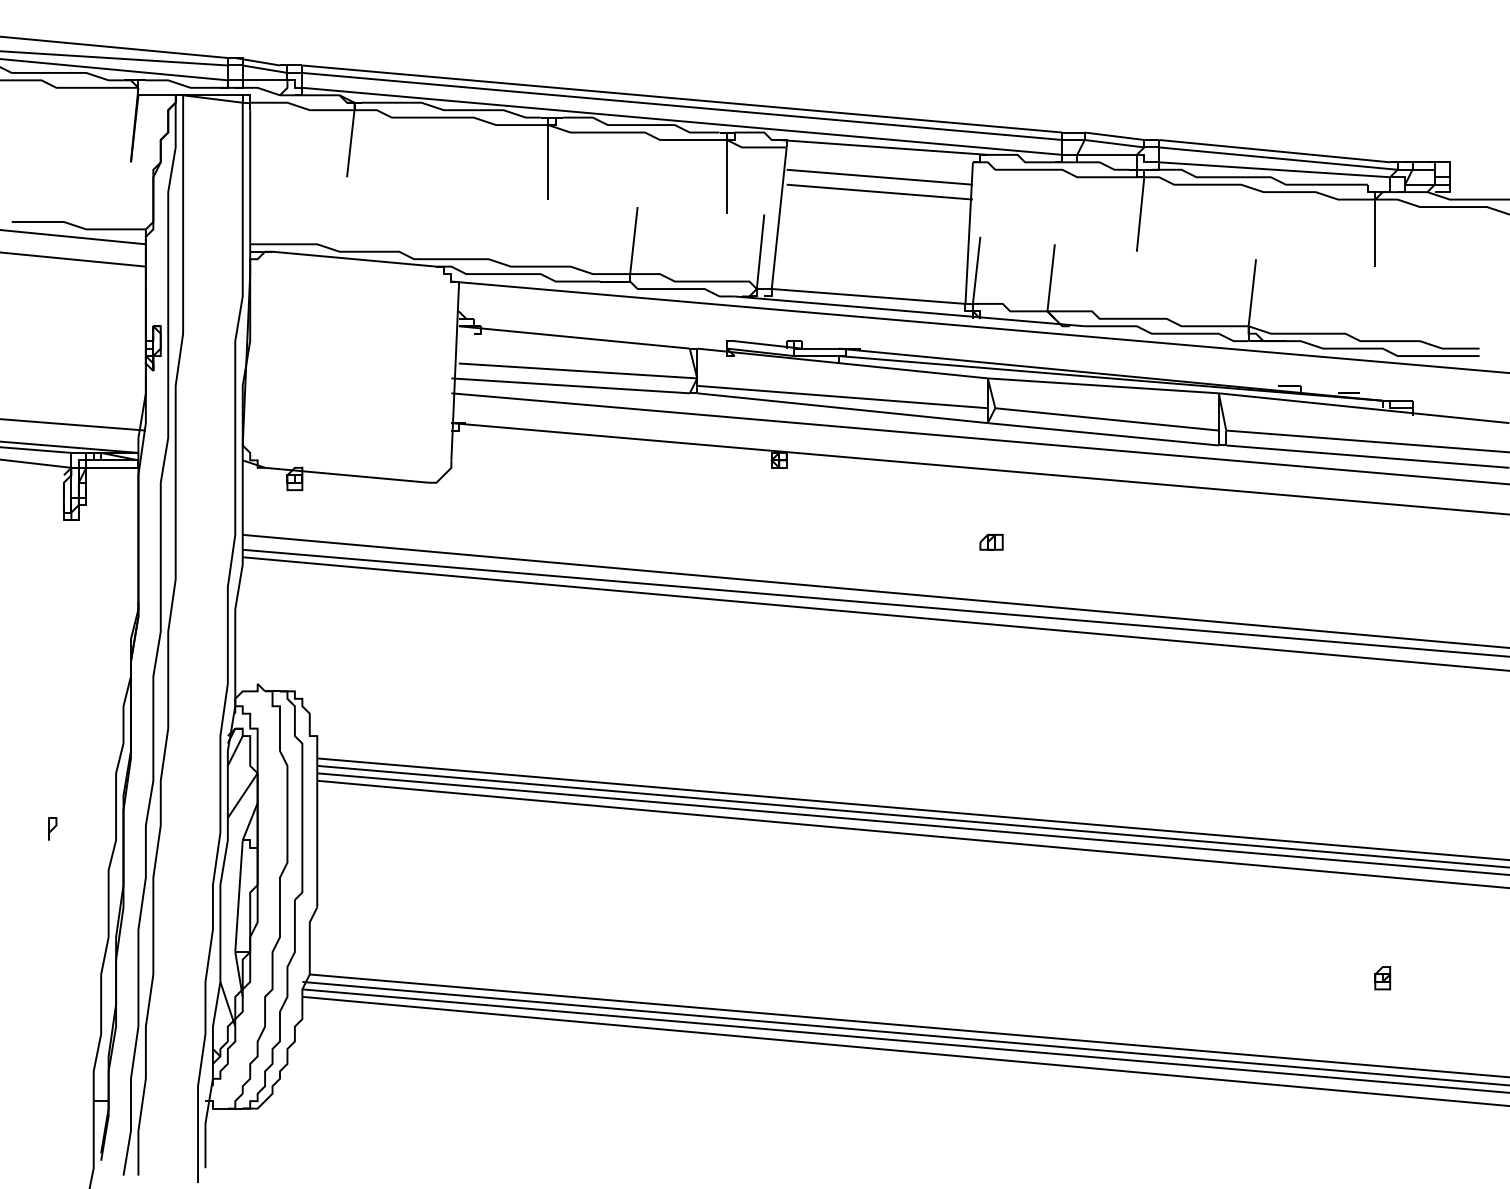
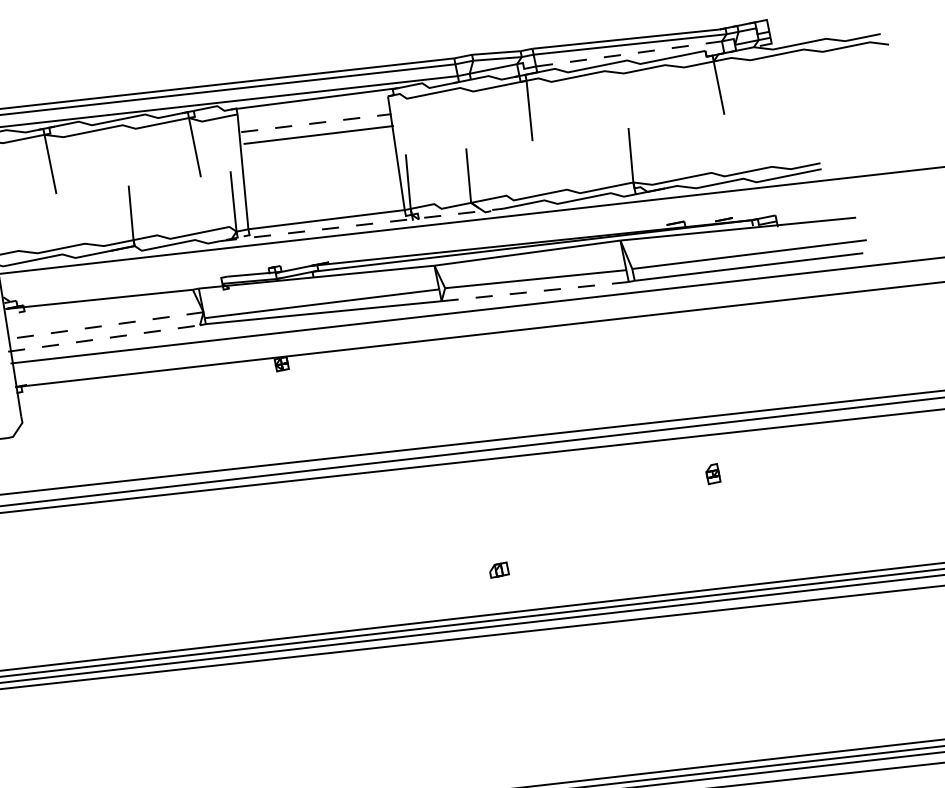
line: (1274, 169) -> (628, 53), solid -> dashed
line: (880, 177) -> (316, 123), solid -> dashed
line: (909, 311) -> (361, 225), solid -> dashed
line: (577, 370) -> (107, 325), solid -> dashed
line: (571, 385) -> (104, 338), solid -> dashed
line: (1103, 434) -> (535, 291), solid -> dashed
part: (991, 542) -> (498, 570), moved
part: (1382, 978) -> (712, 474), moved

